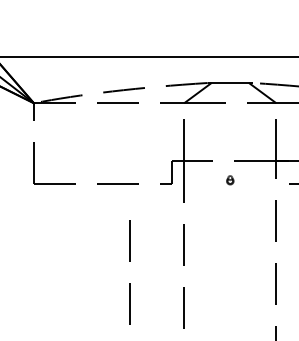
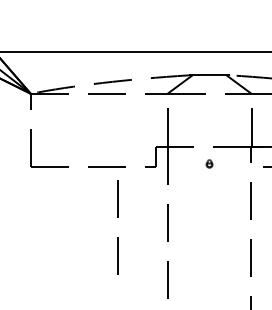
line: (129, 261) -> (117, 216), moved

